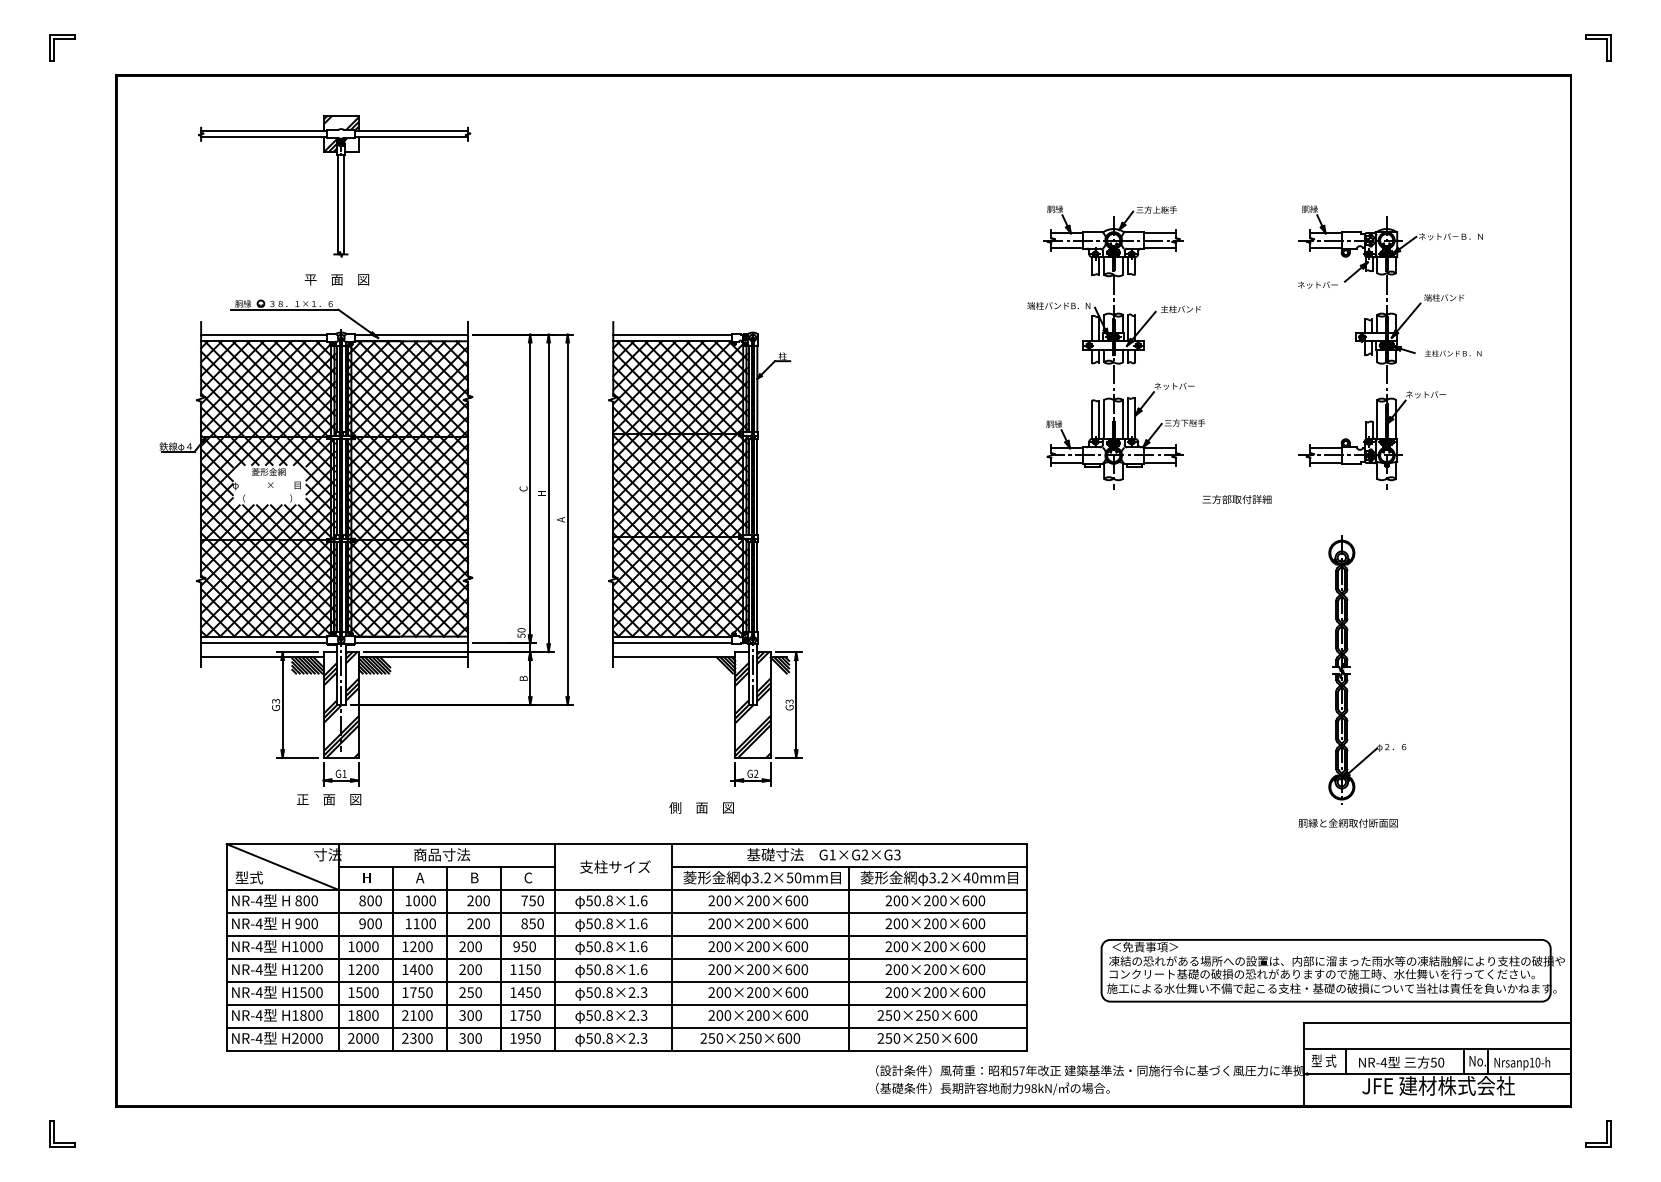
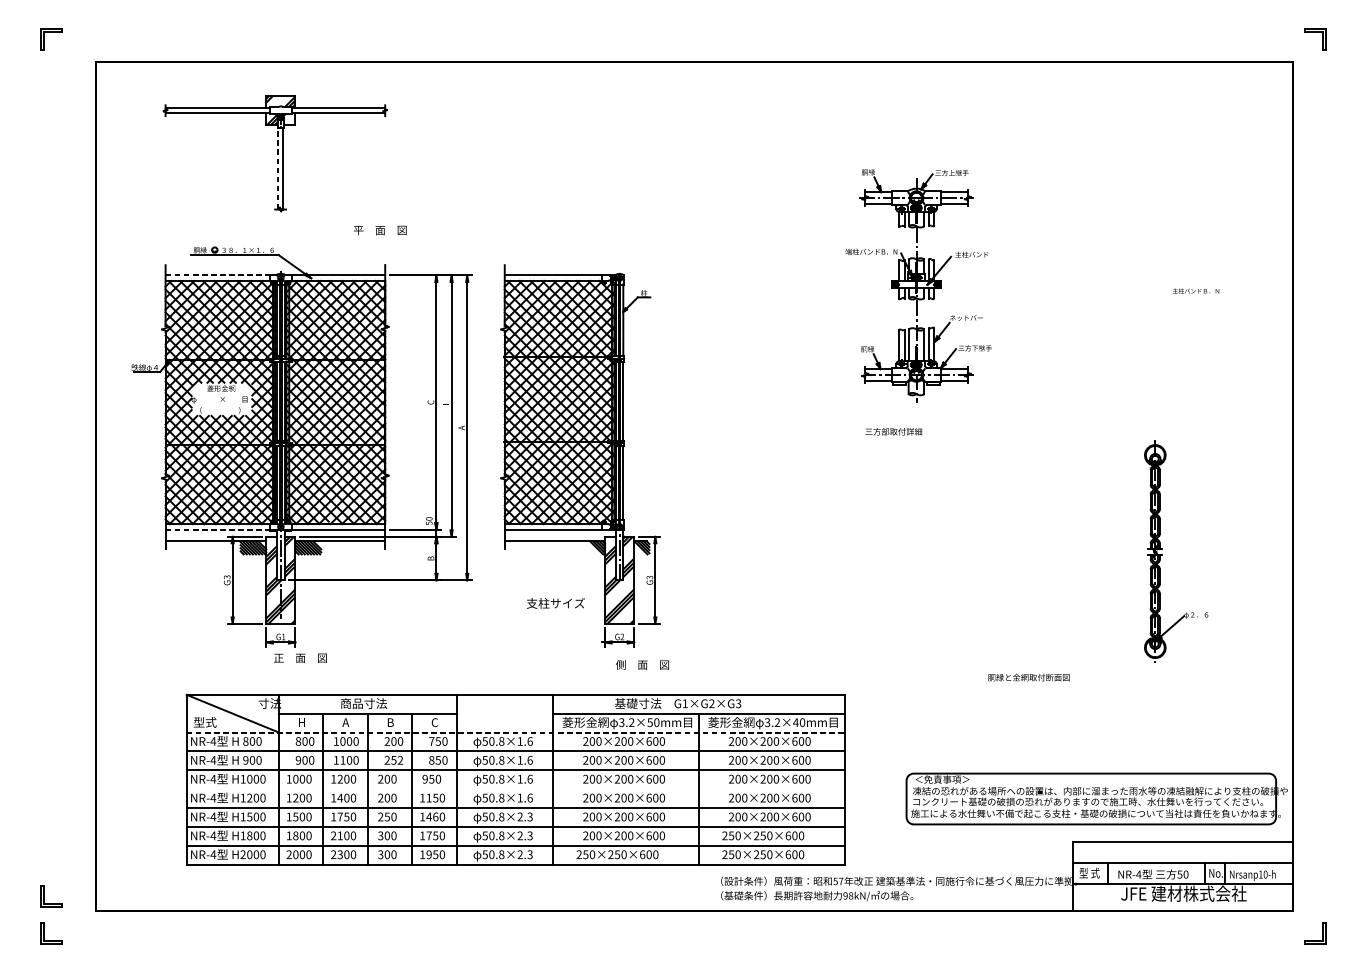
line: (338, 204) -> (278, 168), solid -> dashed
text: (336, 279) -> (379, 230), moved
line: (264, 334) -> (217, 275), solid -> dashed
part: (1390, 347) -> (1144, 286), removed
text: (1236, 499) -> (893, 431), moved
line: (264, 643) -> (217, 529), solid -> dashed
part: (1350, 667) -> (1162, 549), moved
text: (329, 799) -> (300, 658), moved
text: (701, 807) -> (642, 664), moved
text: (1347, 822) -> (1028, 677), moved
text: (615, 866) -> (555, 602), moved
line: (626, 890) -> (515, 732), solid -> dashed
text: (482, 923) -> (397, 760), 200 -> 252
line: (626, 958) -> (515, 788), removed
text: (529, 992) -> (435, 816), 1450 -> 1460
part: (54, 1088) -> (44, 895), added

